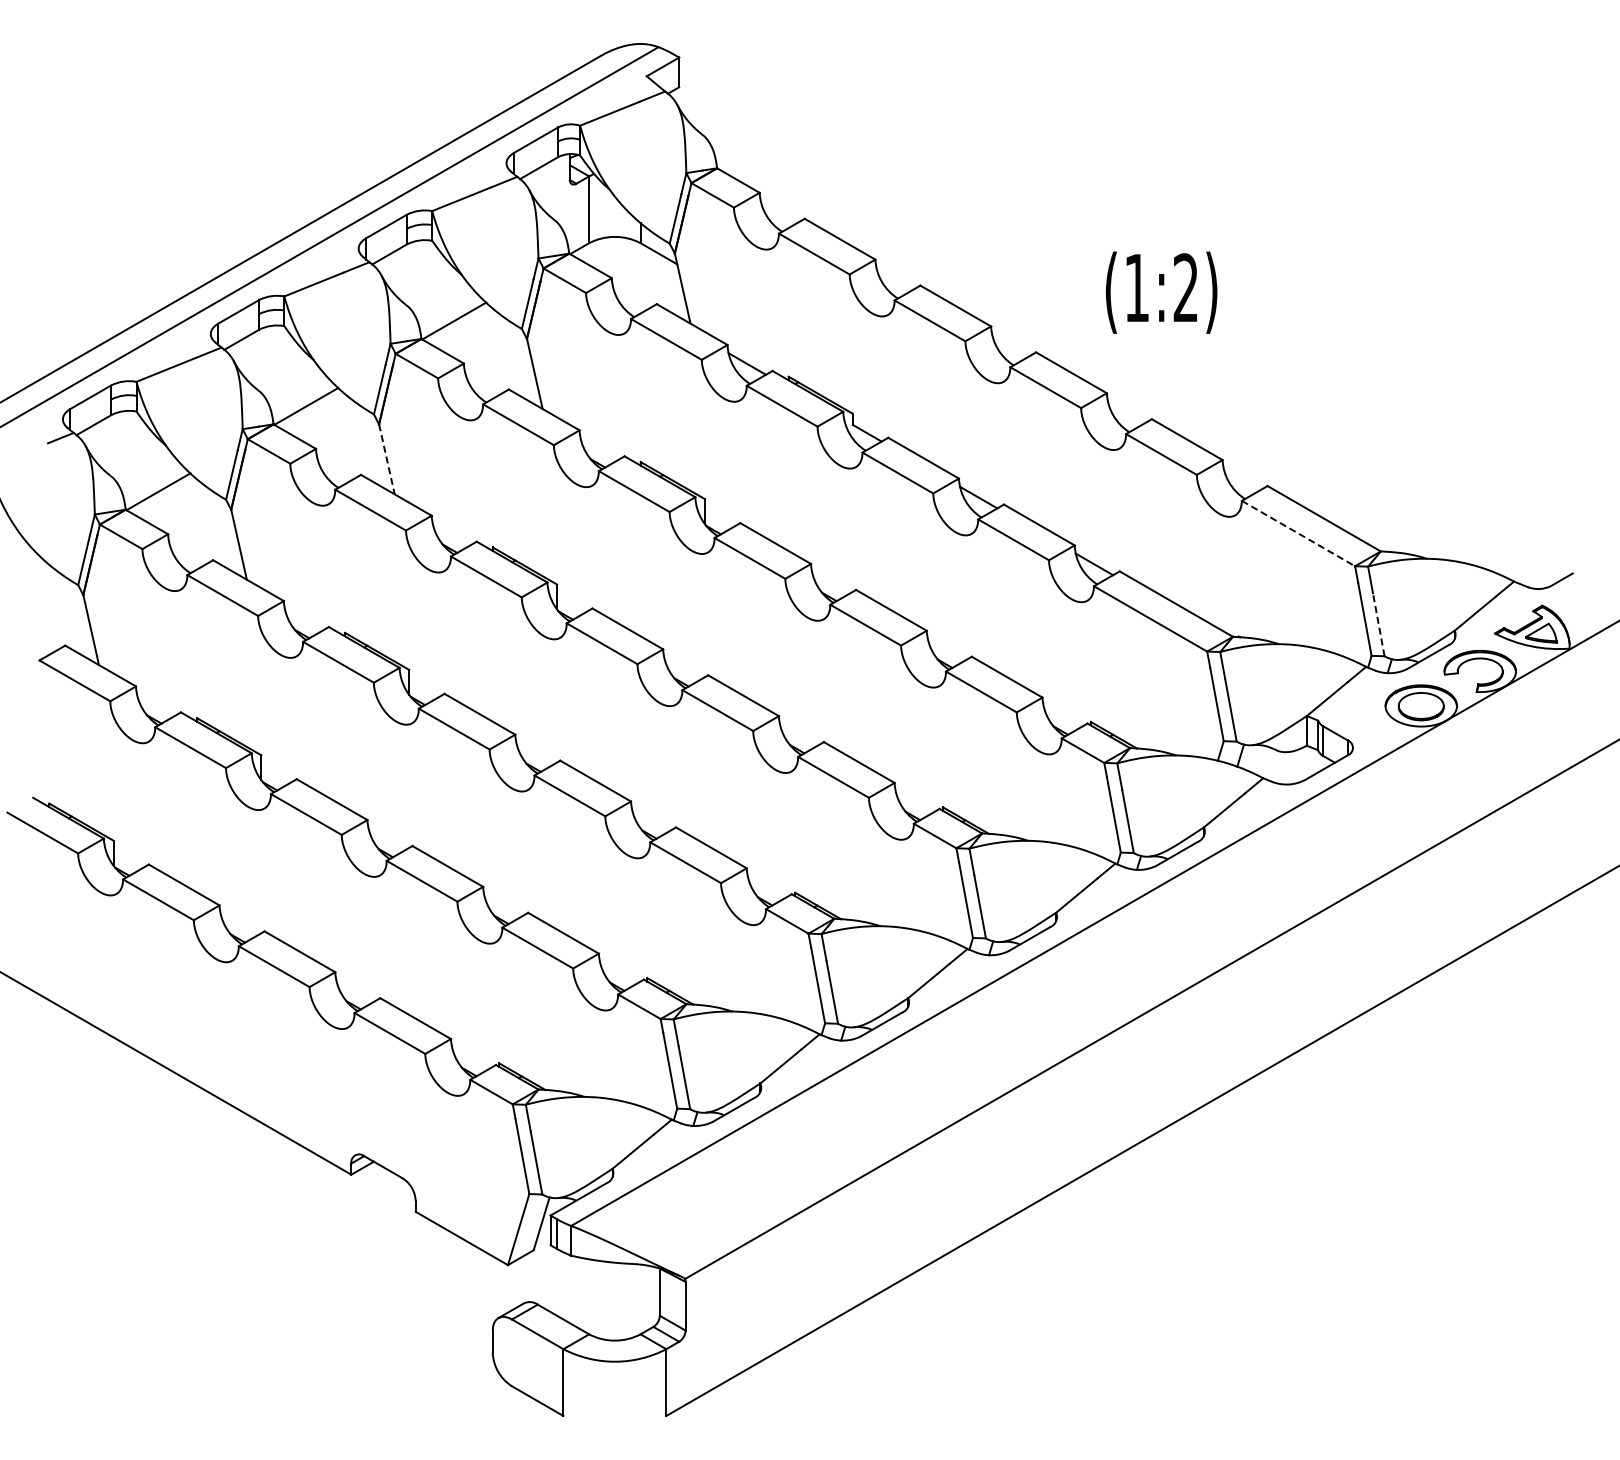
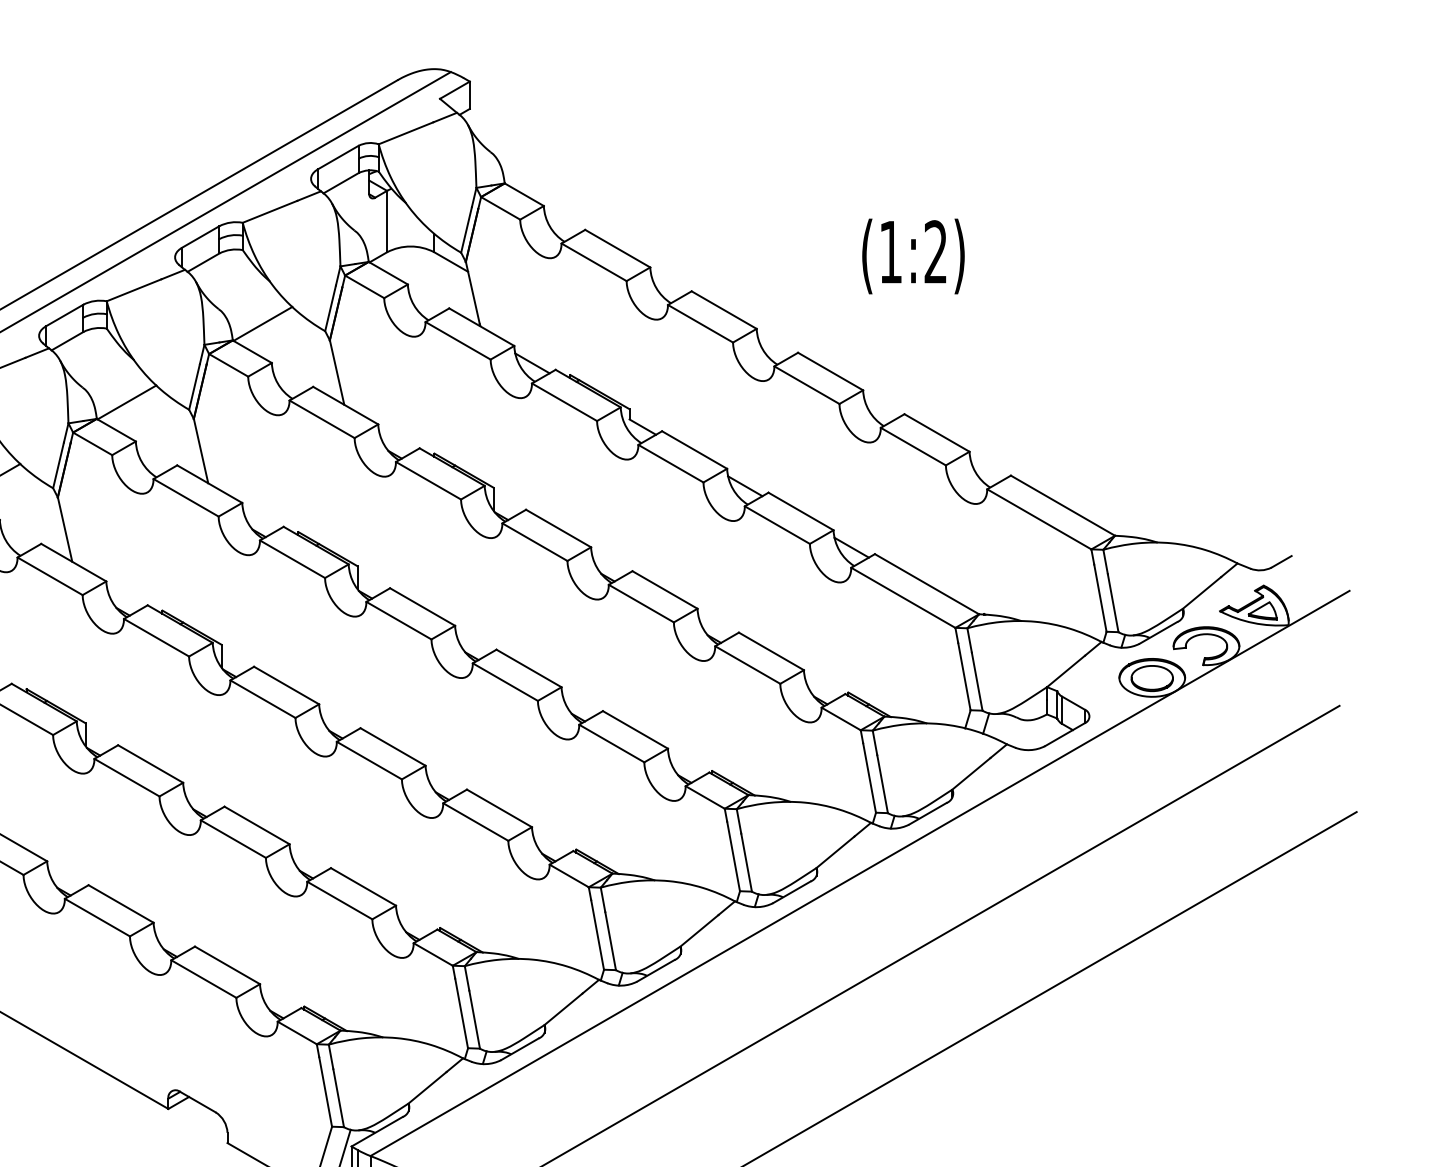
text: (1161, 292) -> (913, 256), moved
line: (386, 459) -> (200, 451), dashed -> solid
line: (1298, 533) -> (1039, 519), dashed -> solid
line: (1378, 624) -> (1112, 602), dashed -> solid

